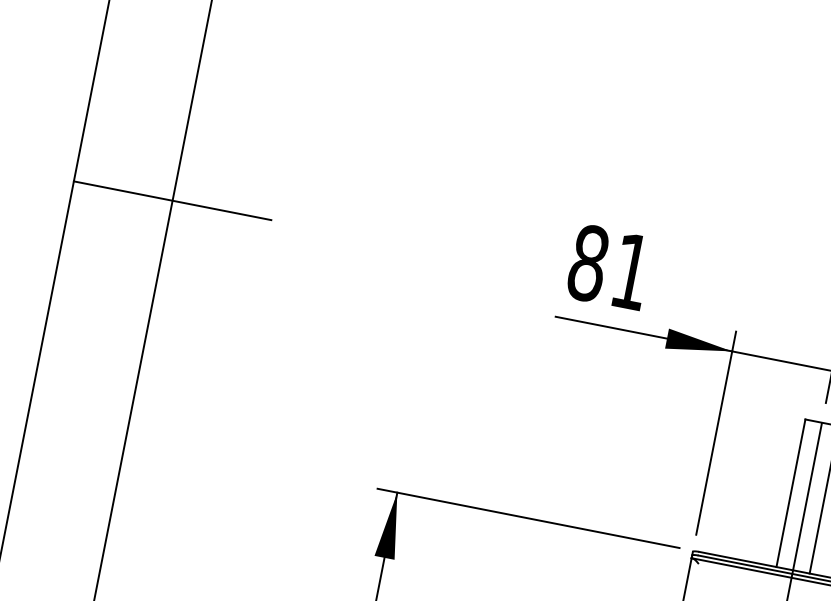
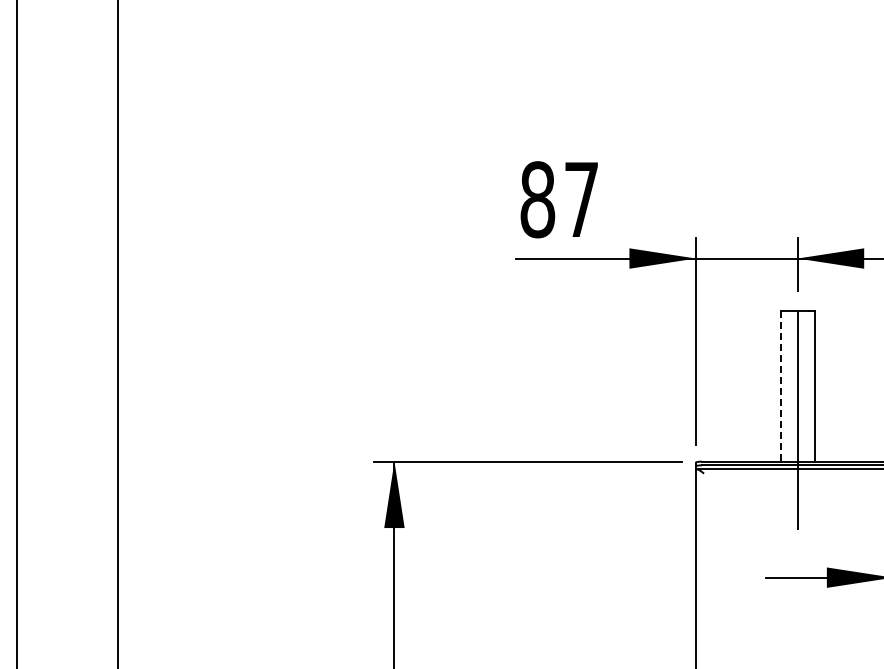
line: (172, 200) -> (117, 218), removed
text: (631, 271) -> (581, 199), 81 -> 87
line: (790, 493) -> (780, 386), solid -> dashed

